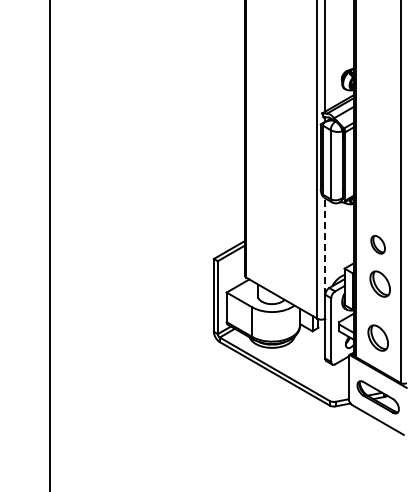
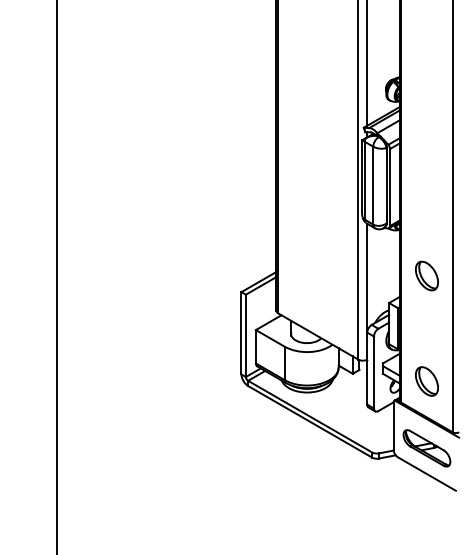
part: (377, 244) -> (426, 275), size x1.43
line: (325, 246) -> (367, 278), dashed -> solid
part: (379, 283) -> (428, 319), removed

